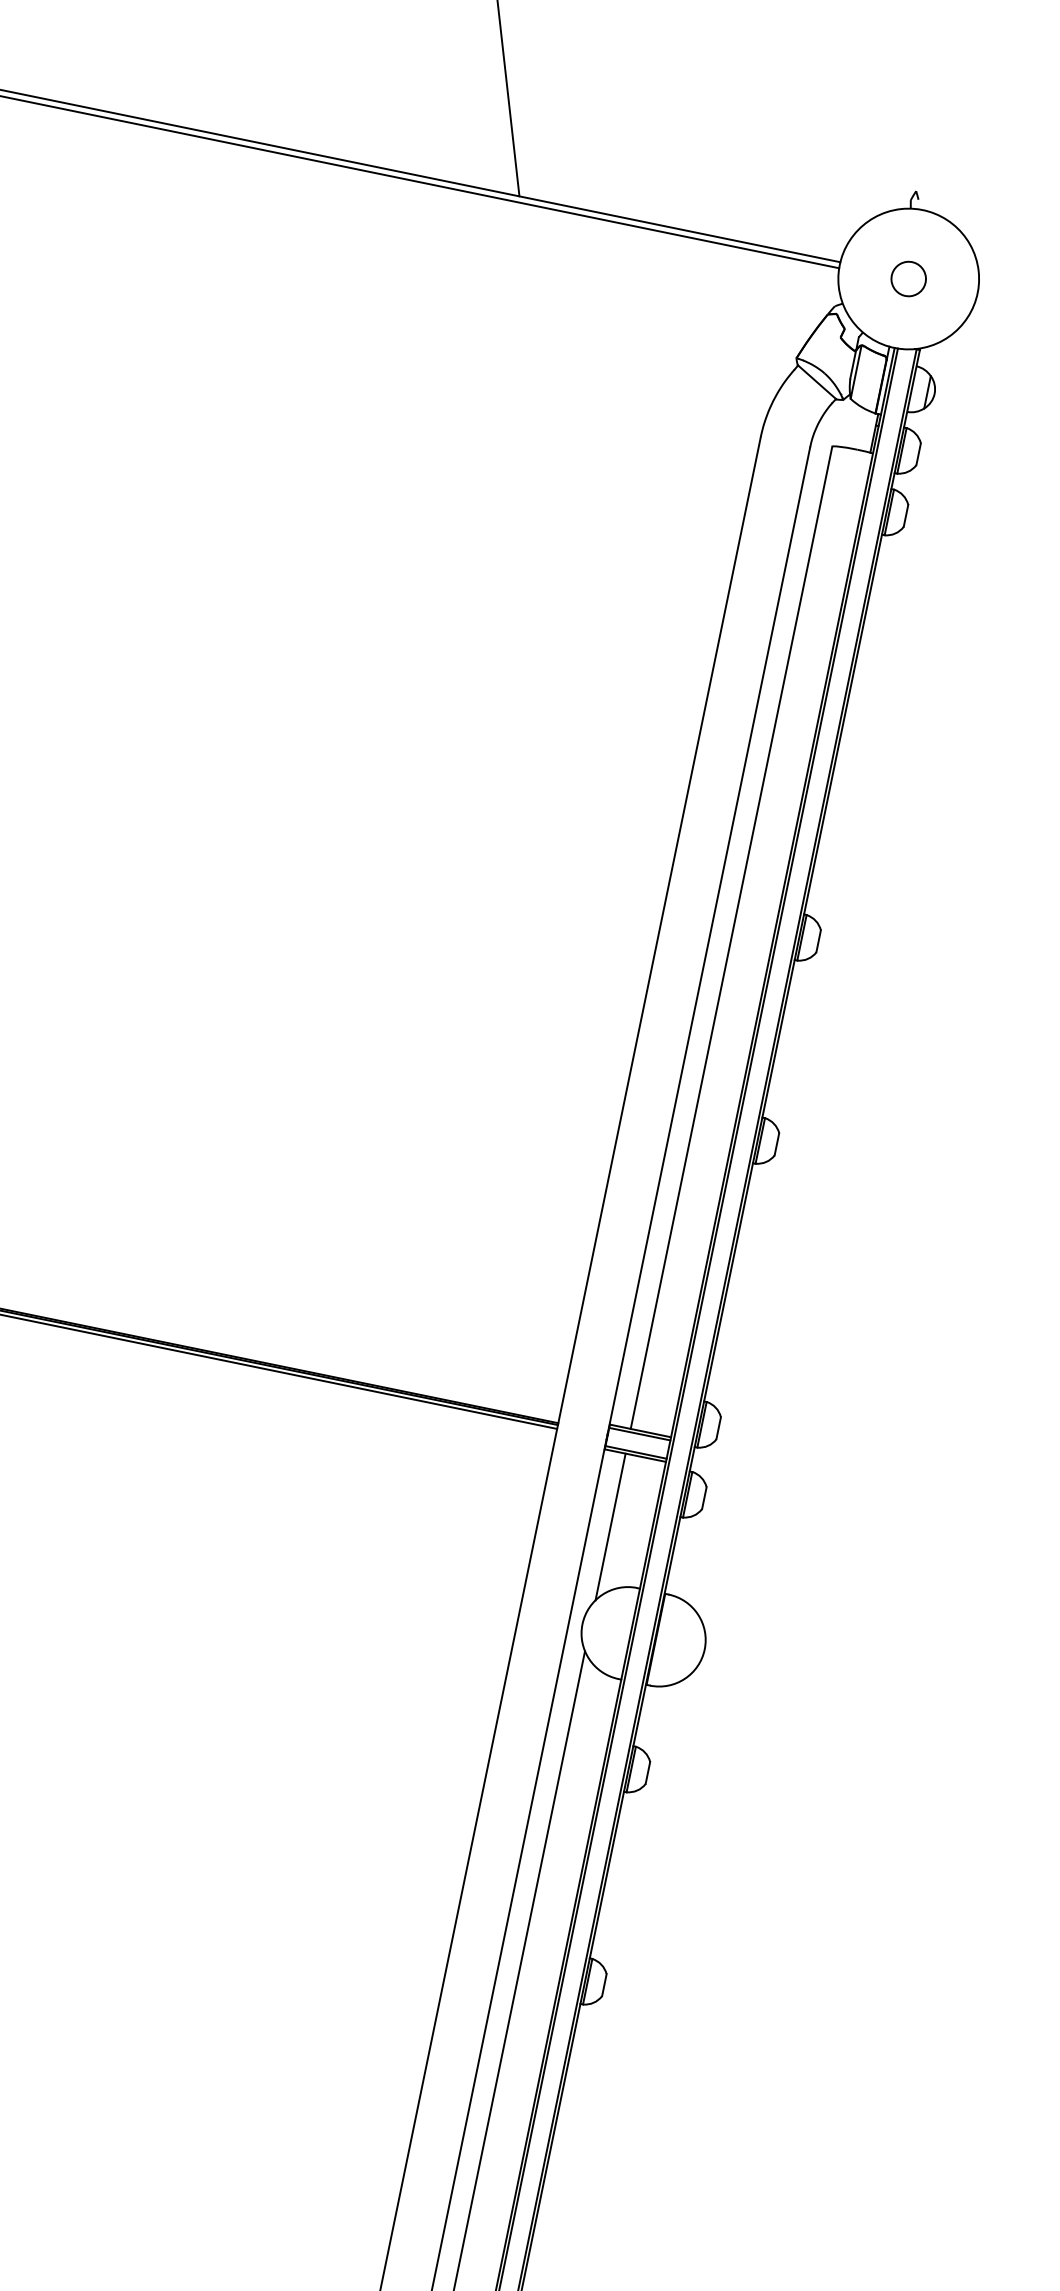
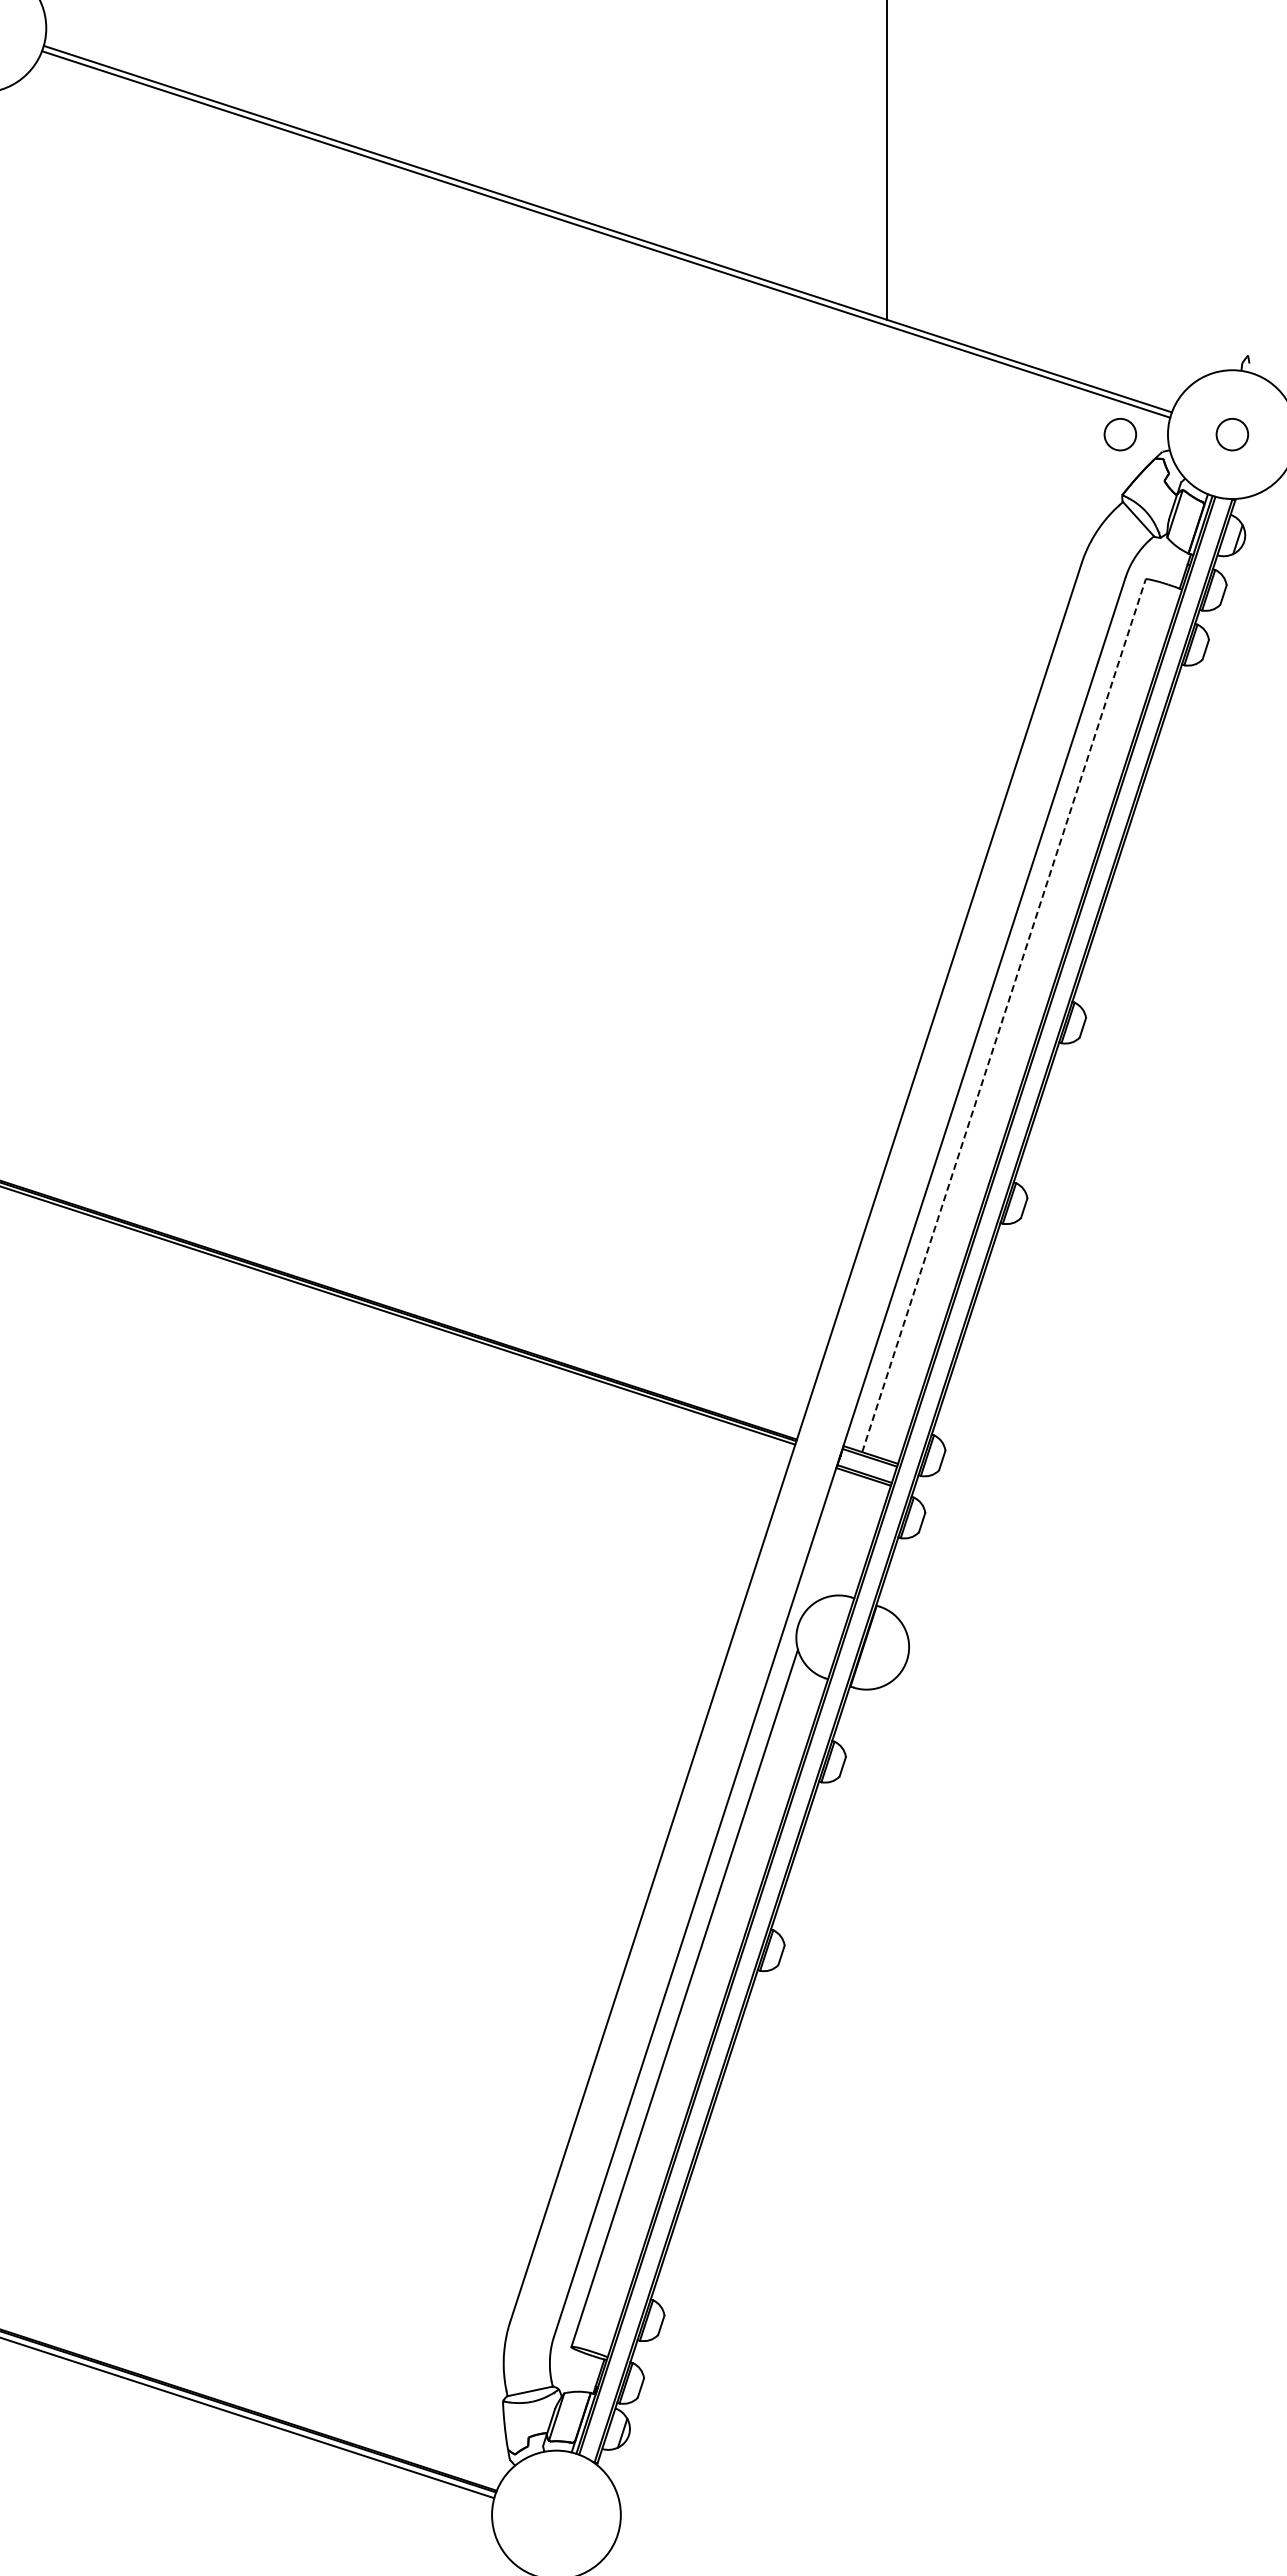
circle: (787, 292) -> (1120, 434), added
line: (730, 937) -> (1003, 1015), solid -> dashed
line: (610, 1527) -> (833, 1539), removed

